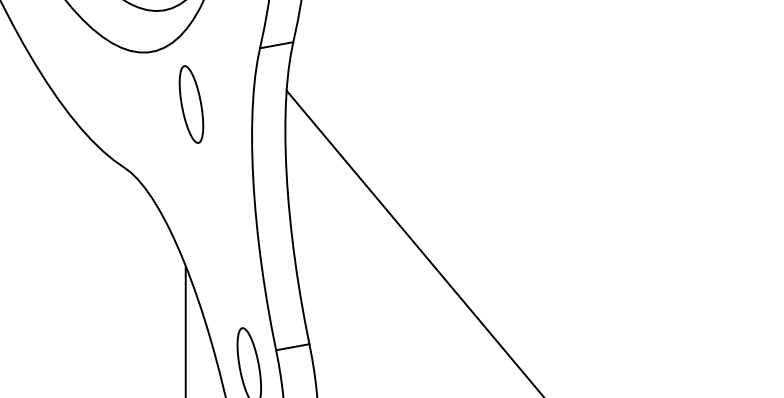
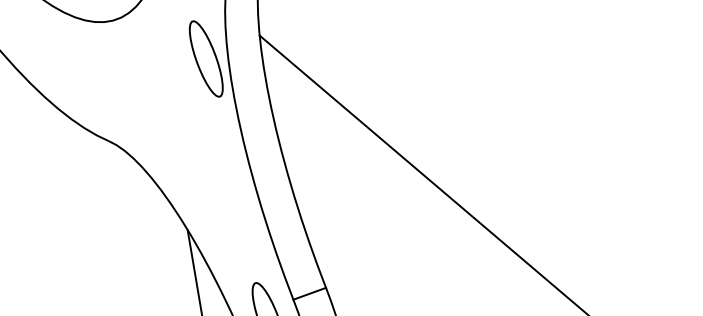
part: (191, 104) -> (206, 58), moved

